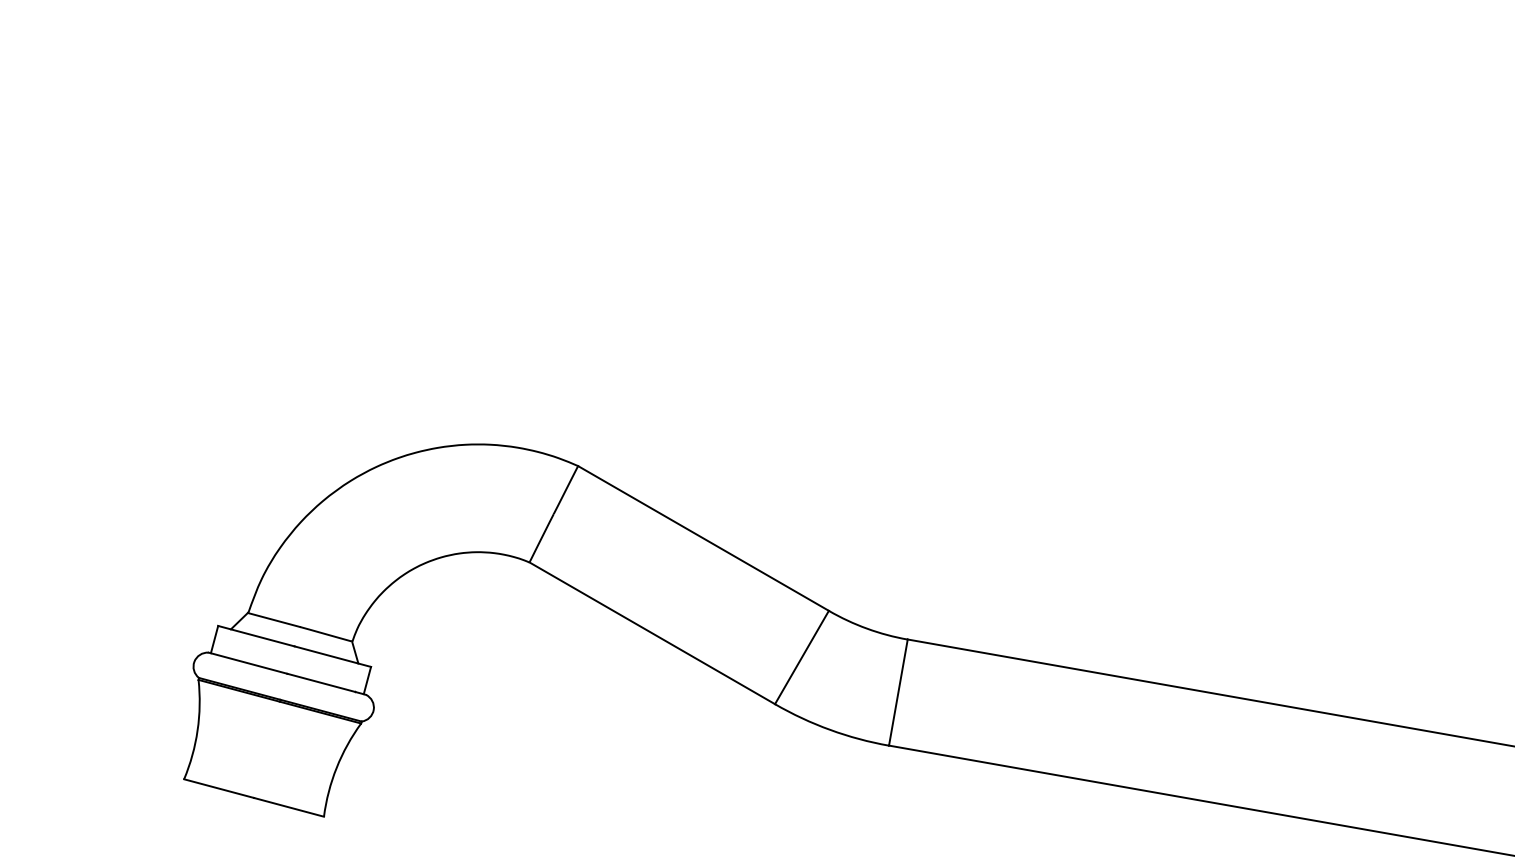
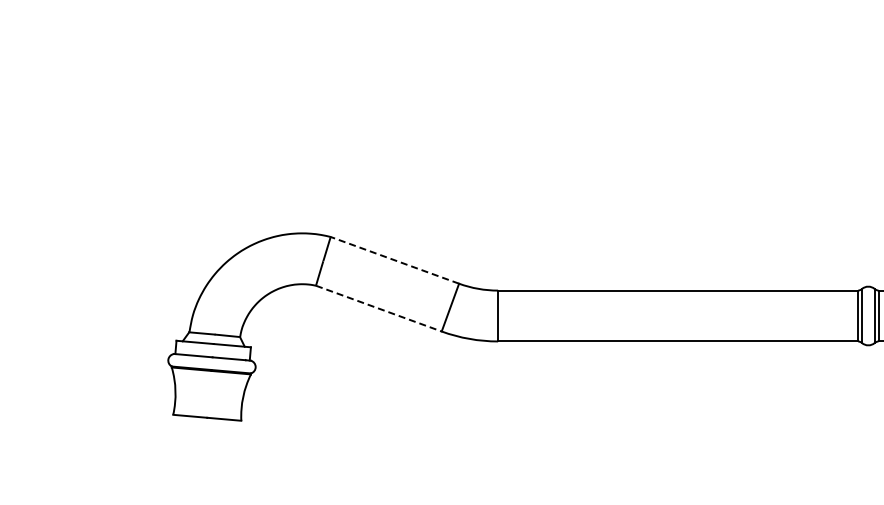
line: (702, 538) -> (394, 260), solid -> dashed
line: (651, 632) -> (378, 308), solid -> dashed

